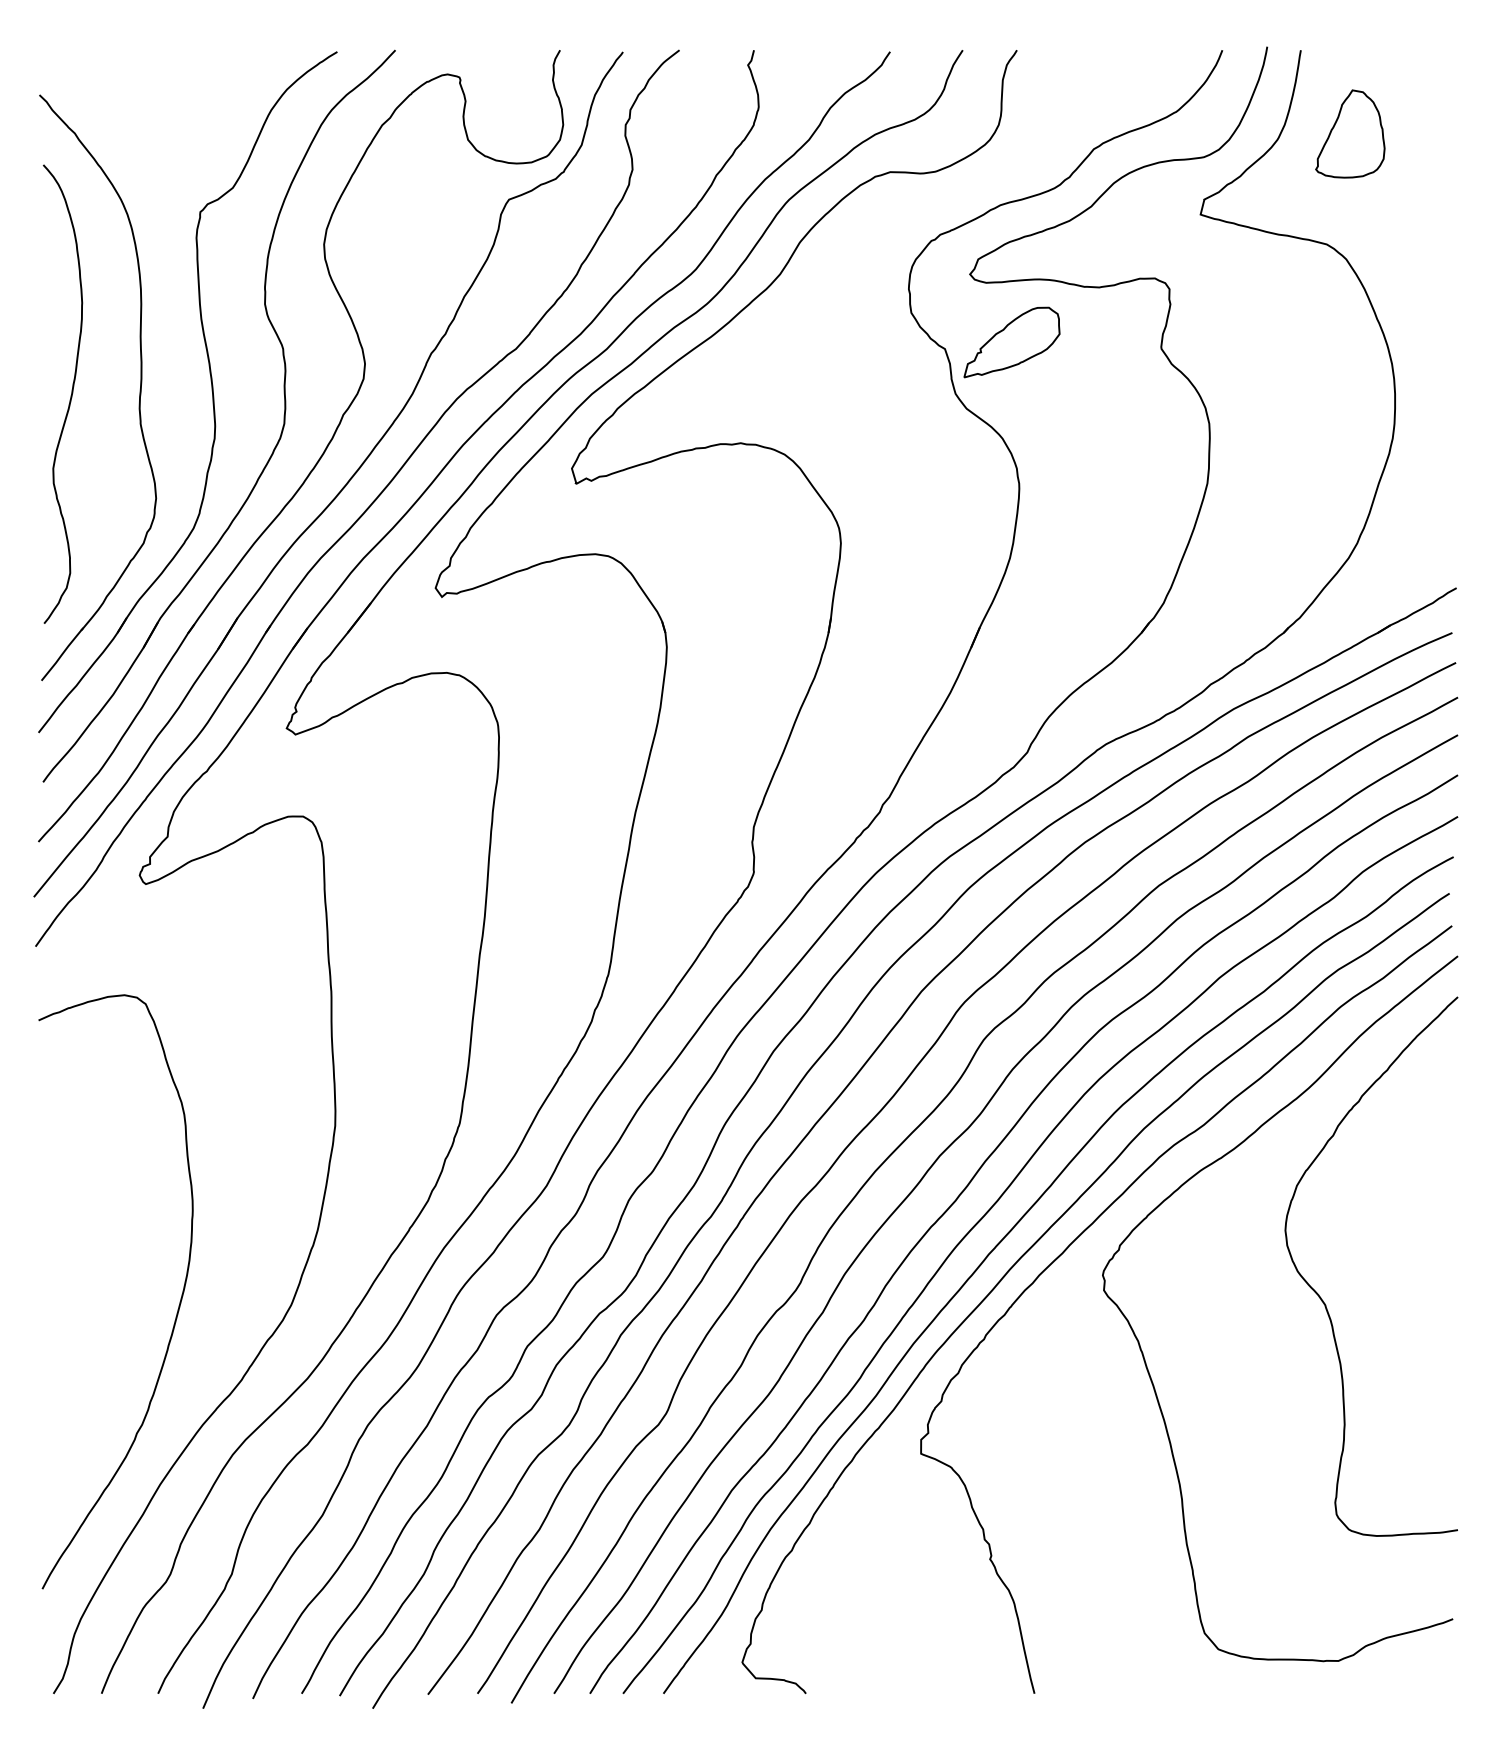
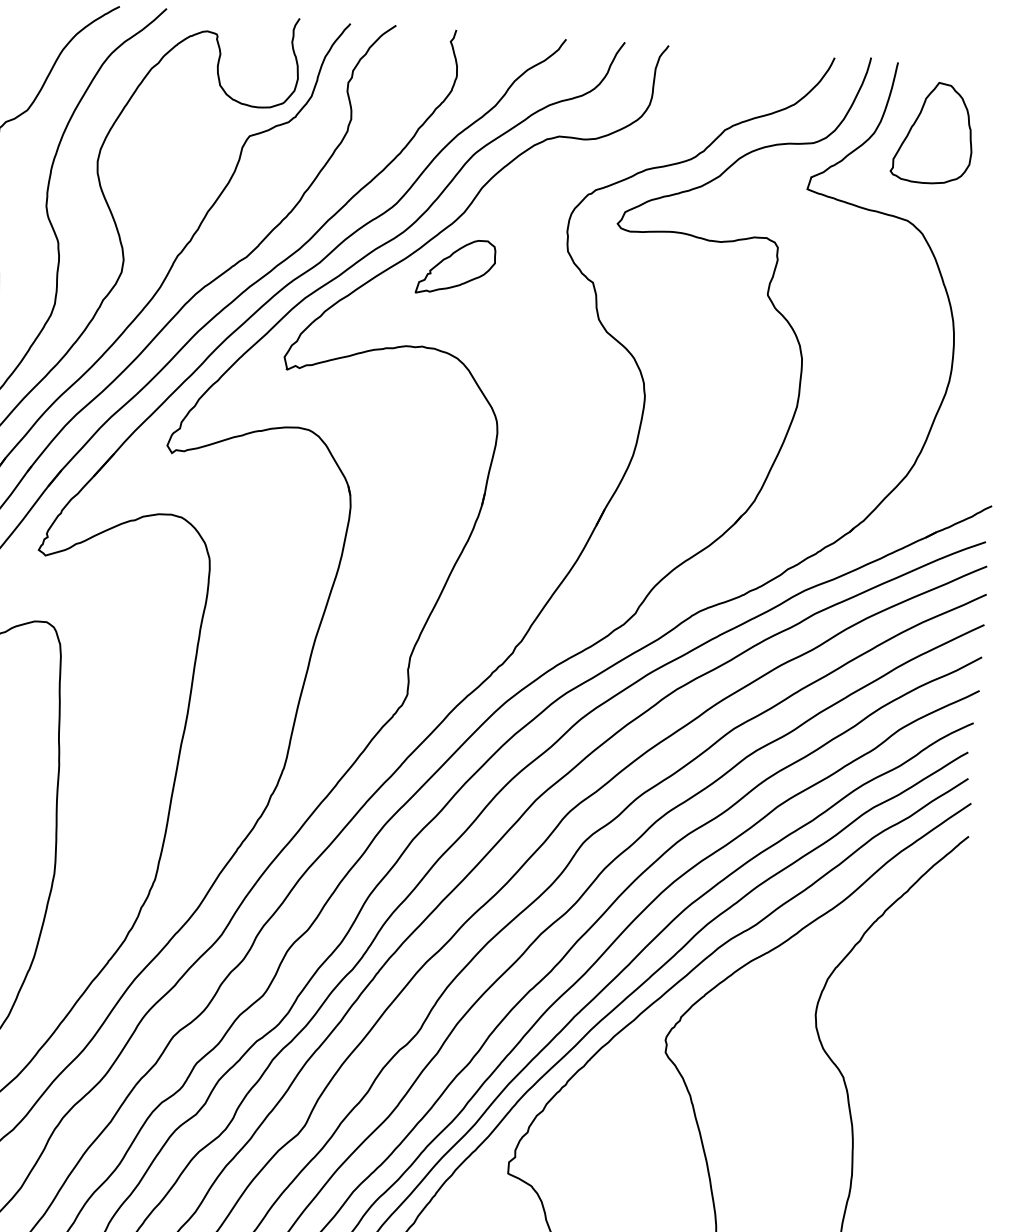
part: (1350, 133) -> (933, 132), size x1.43
part: (1011, 342) -> (455, 267), moved

